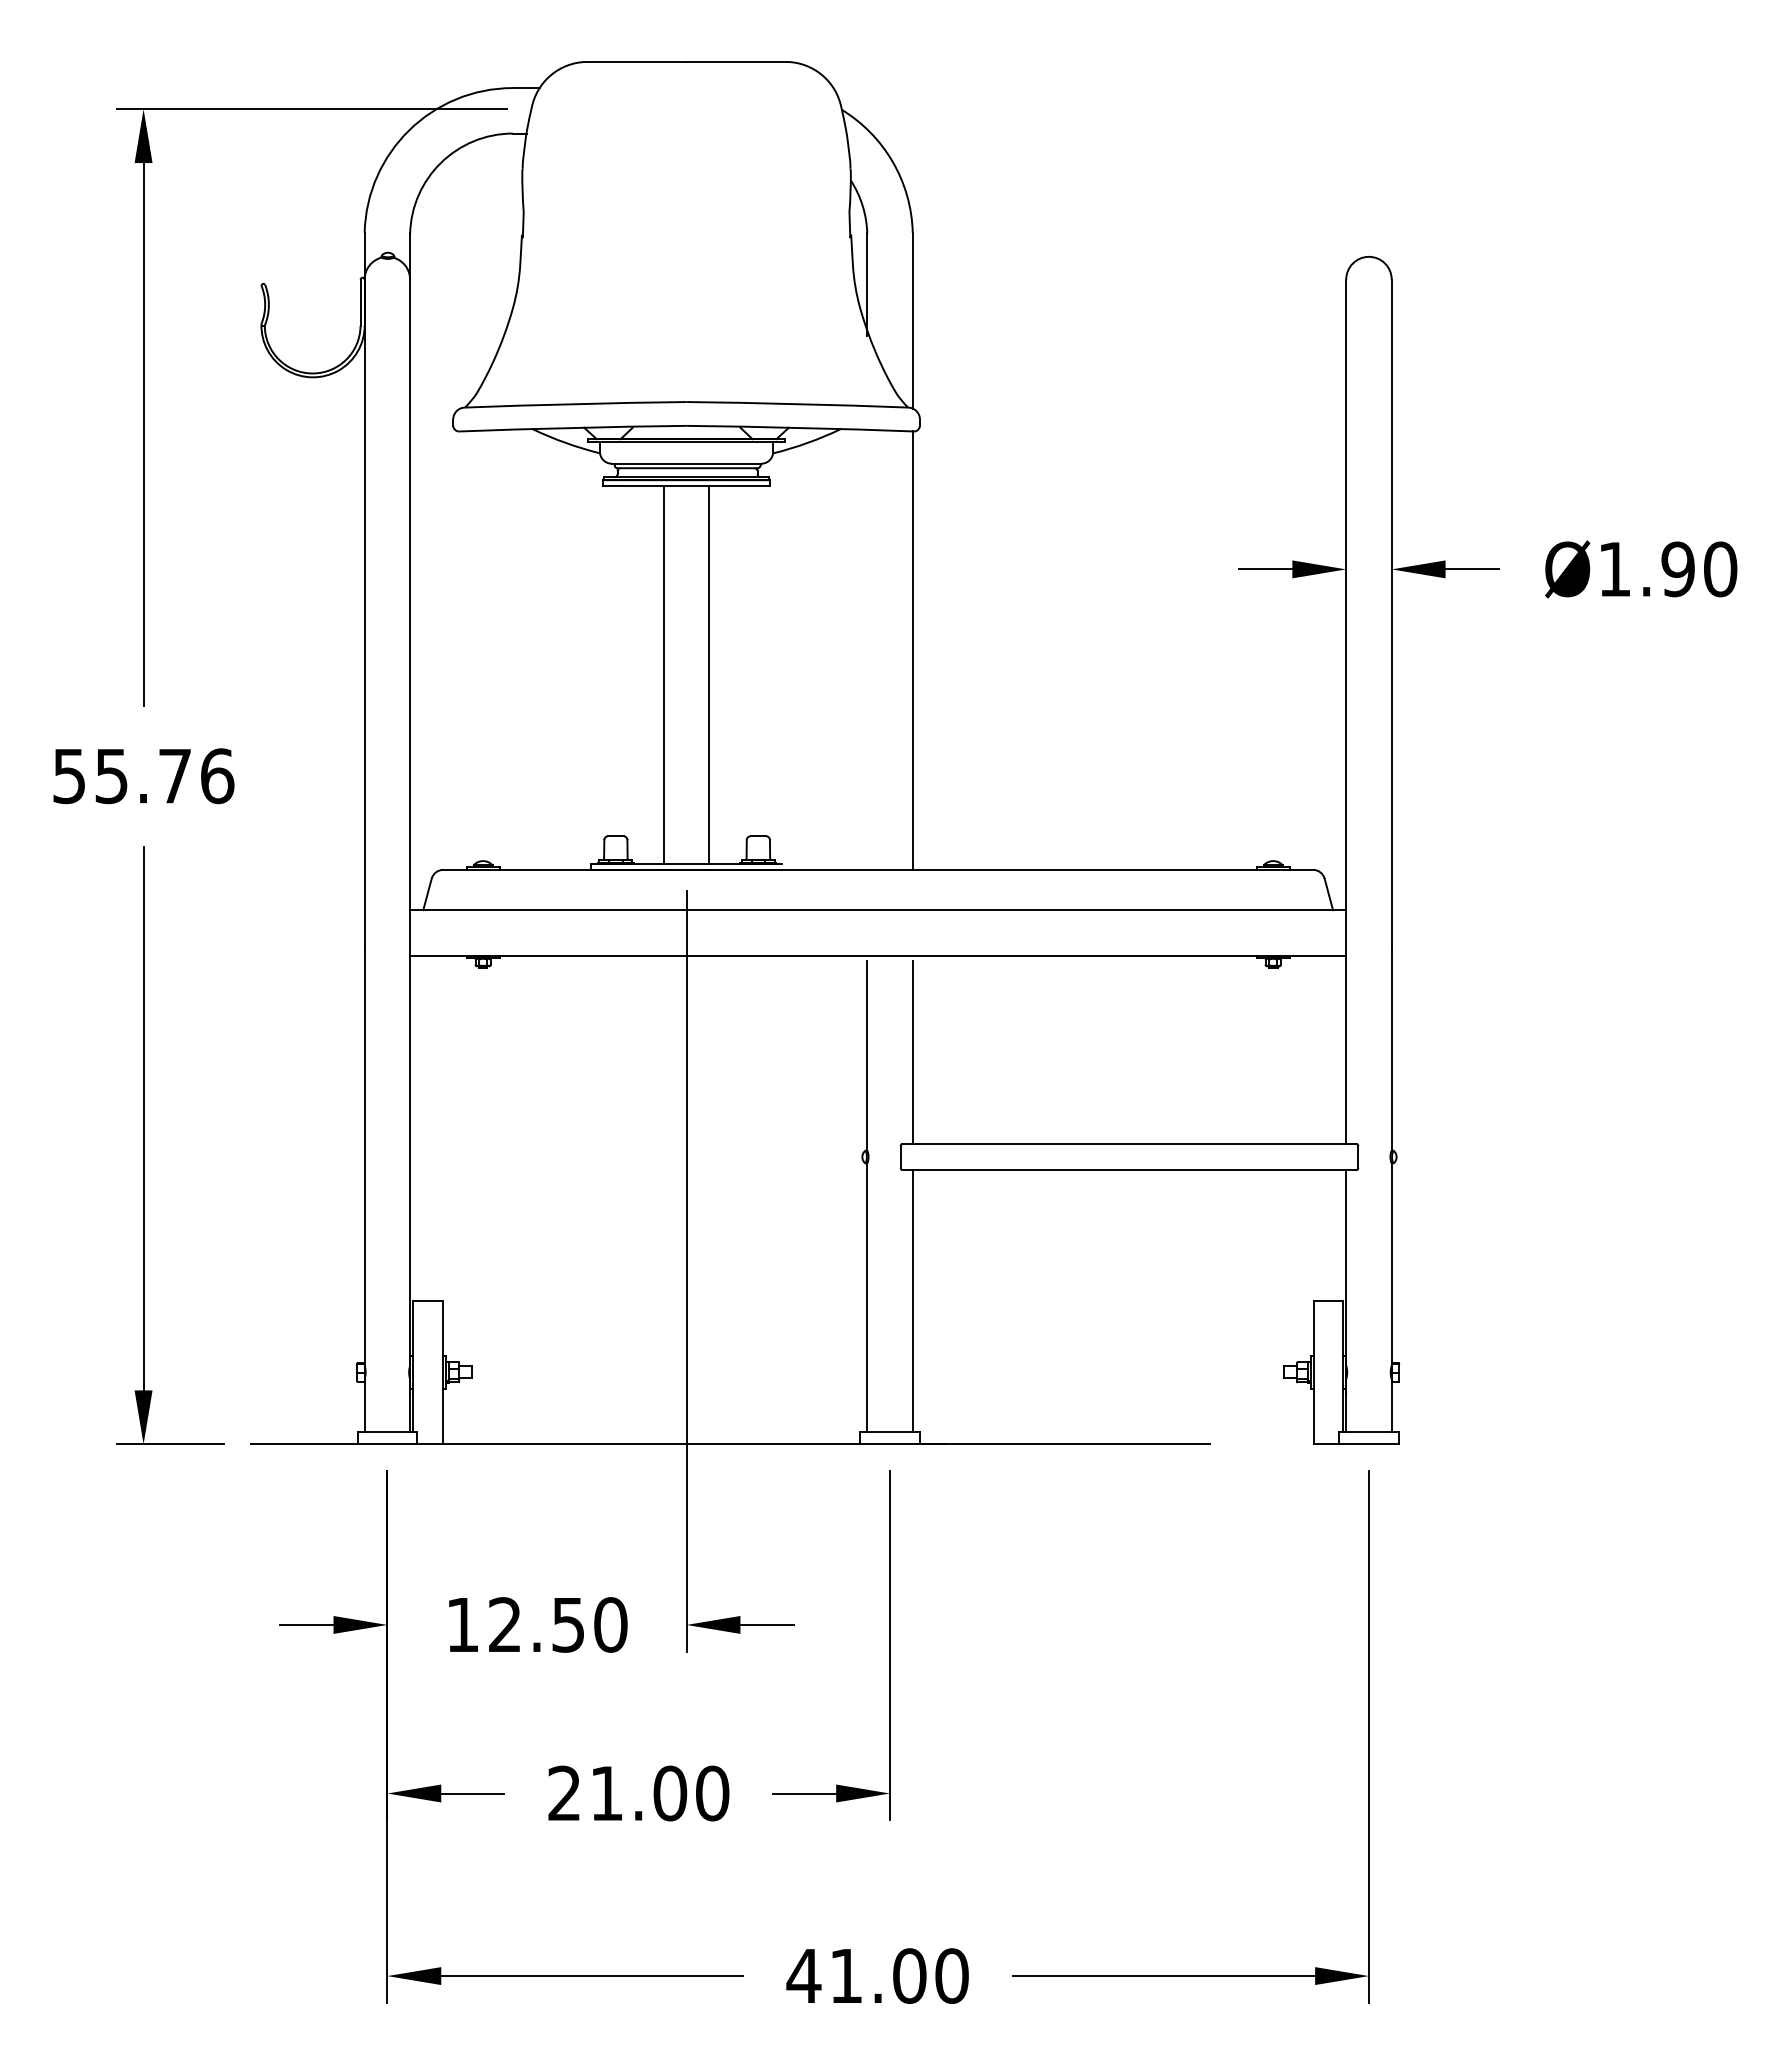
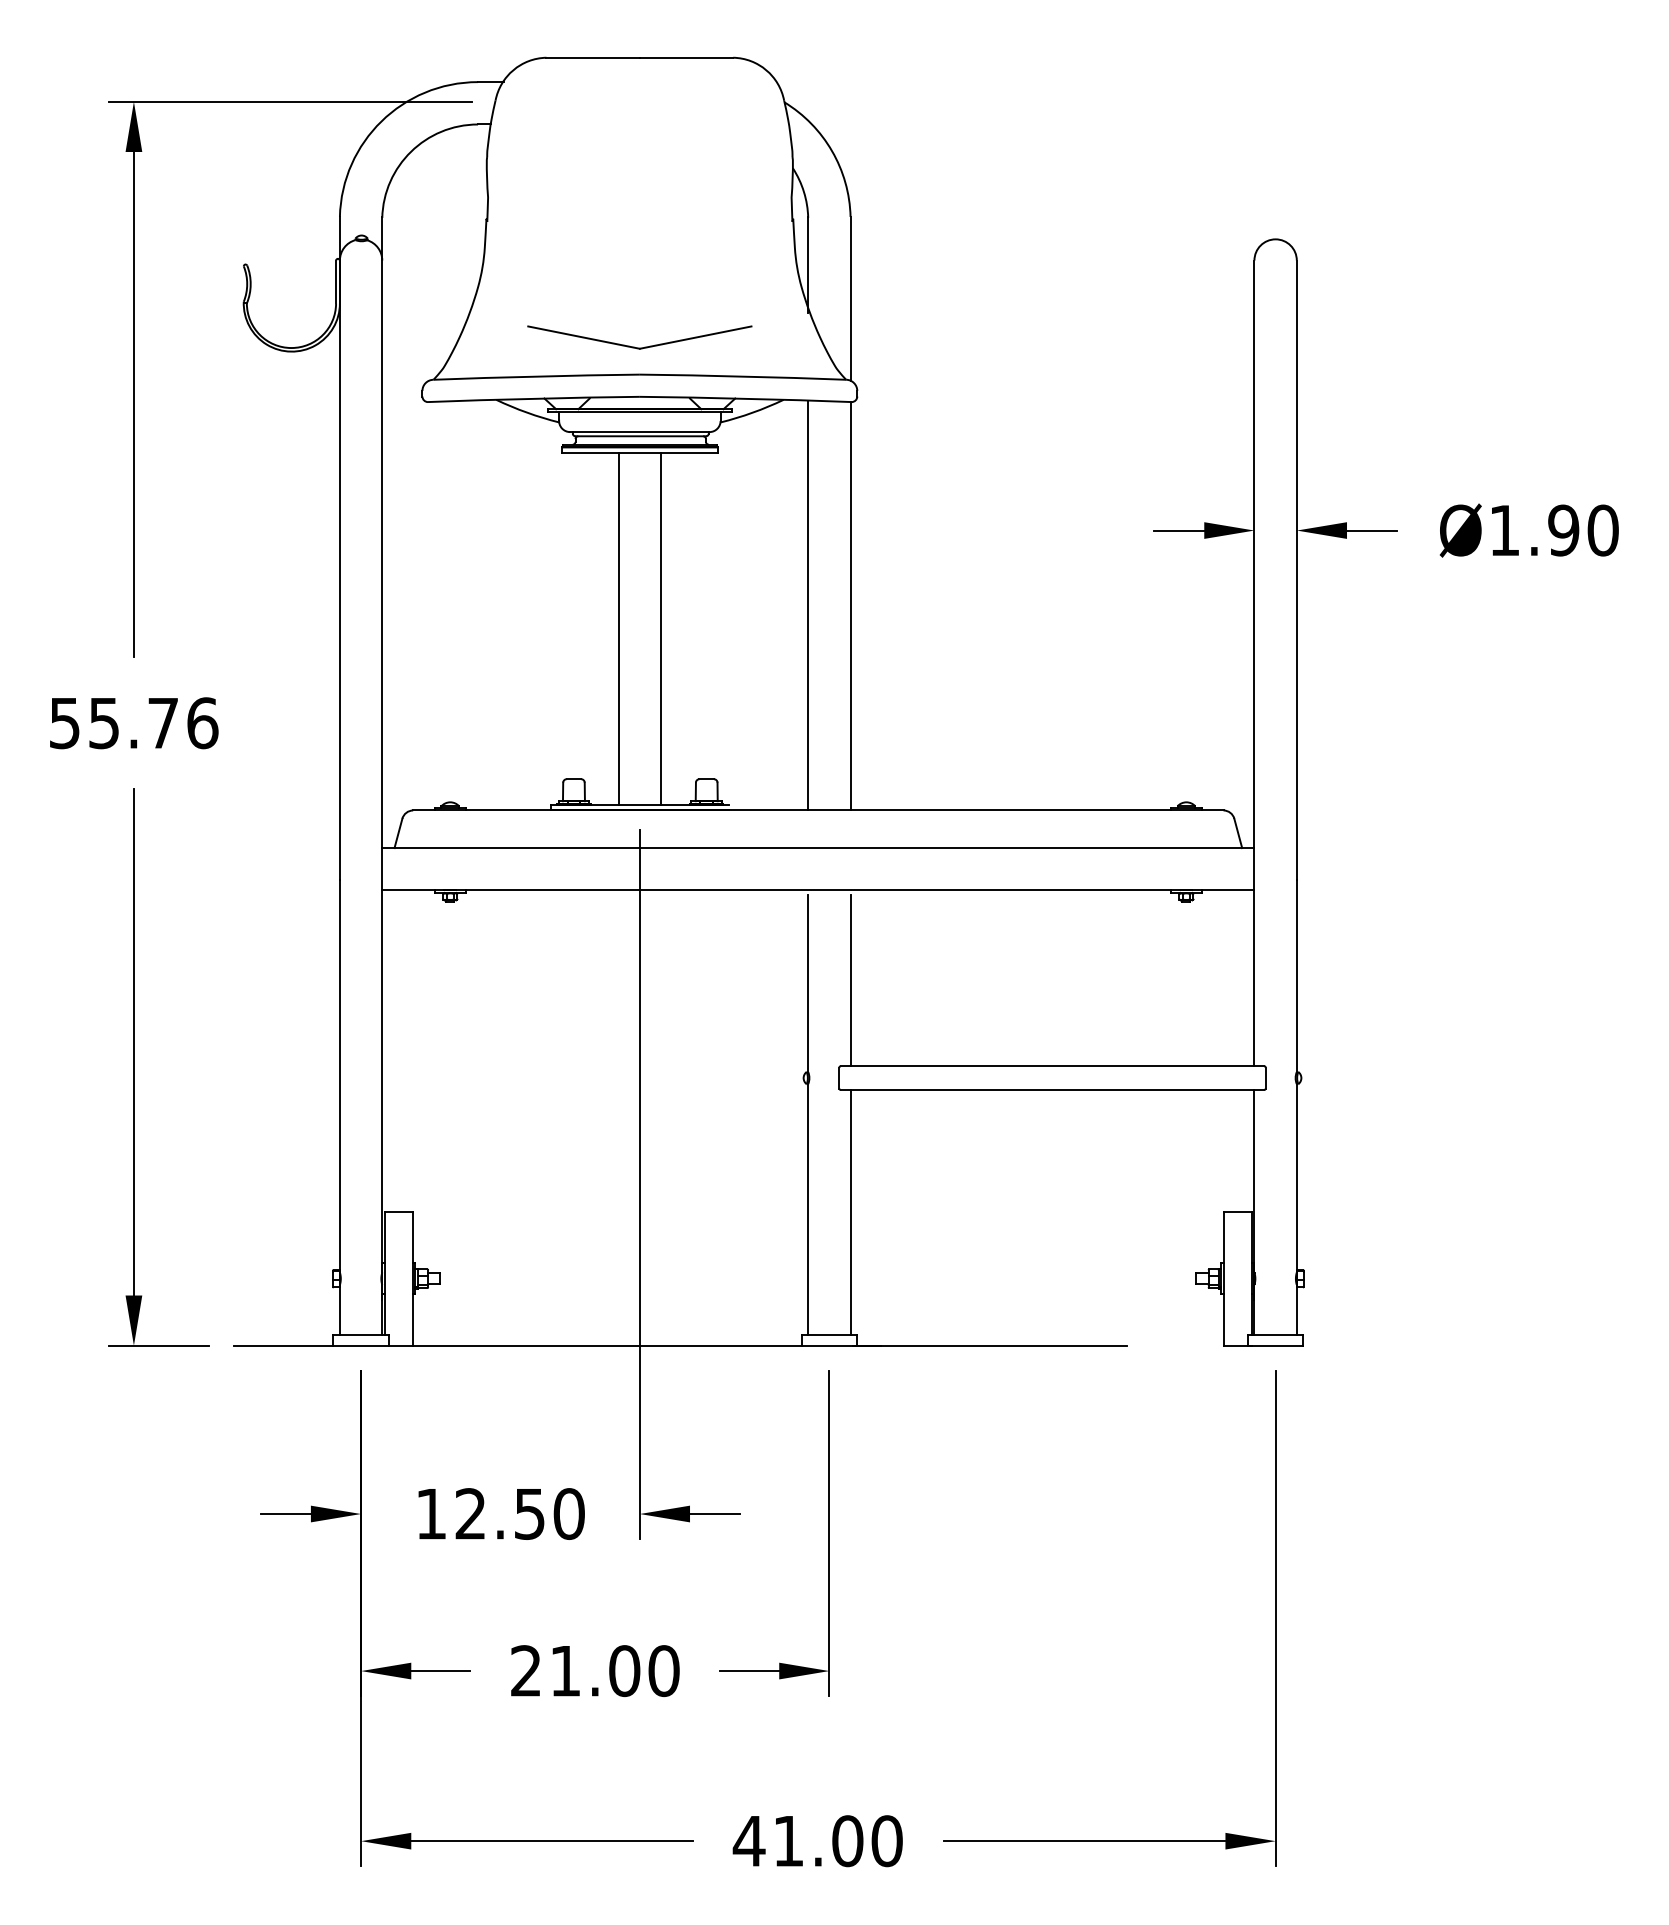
part: (686, 372) -> (639, 347), added
line: (867, 649) -> (808, 605), added

